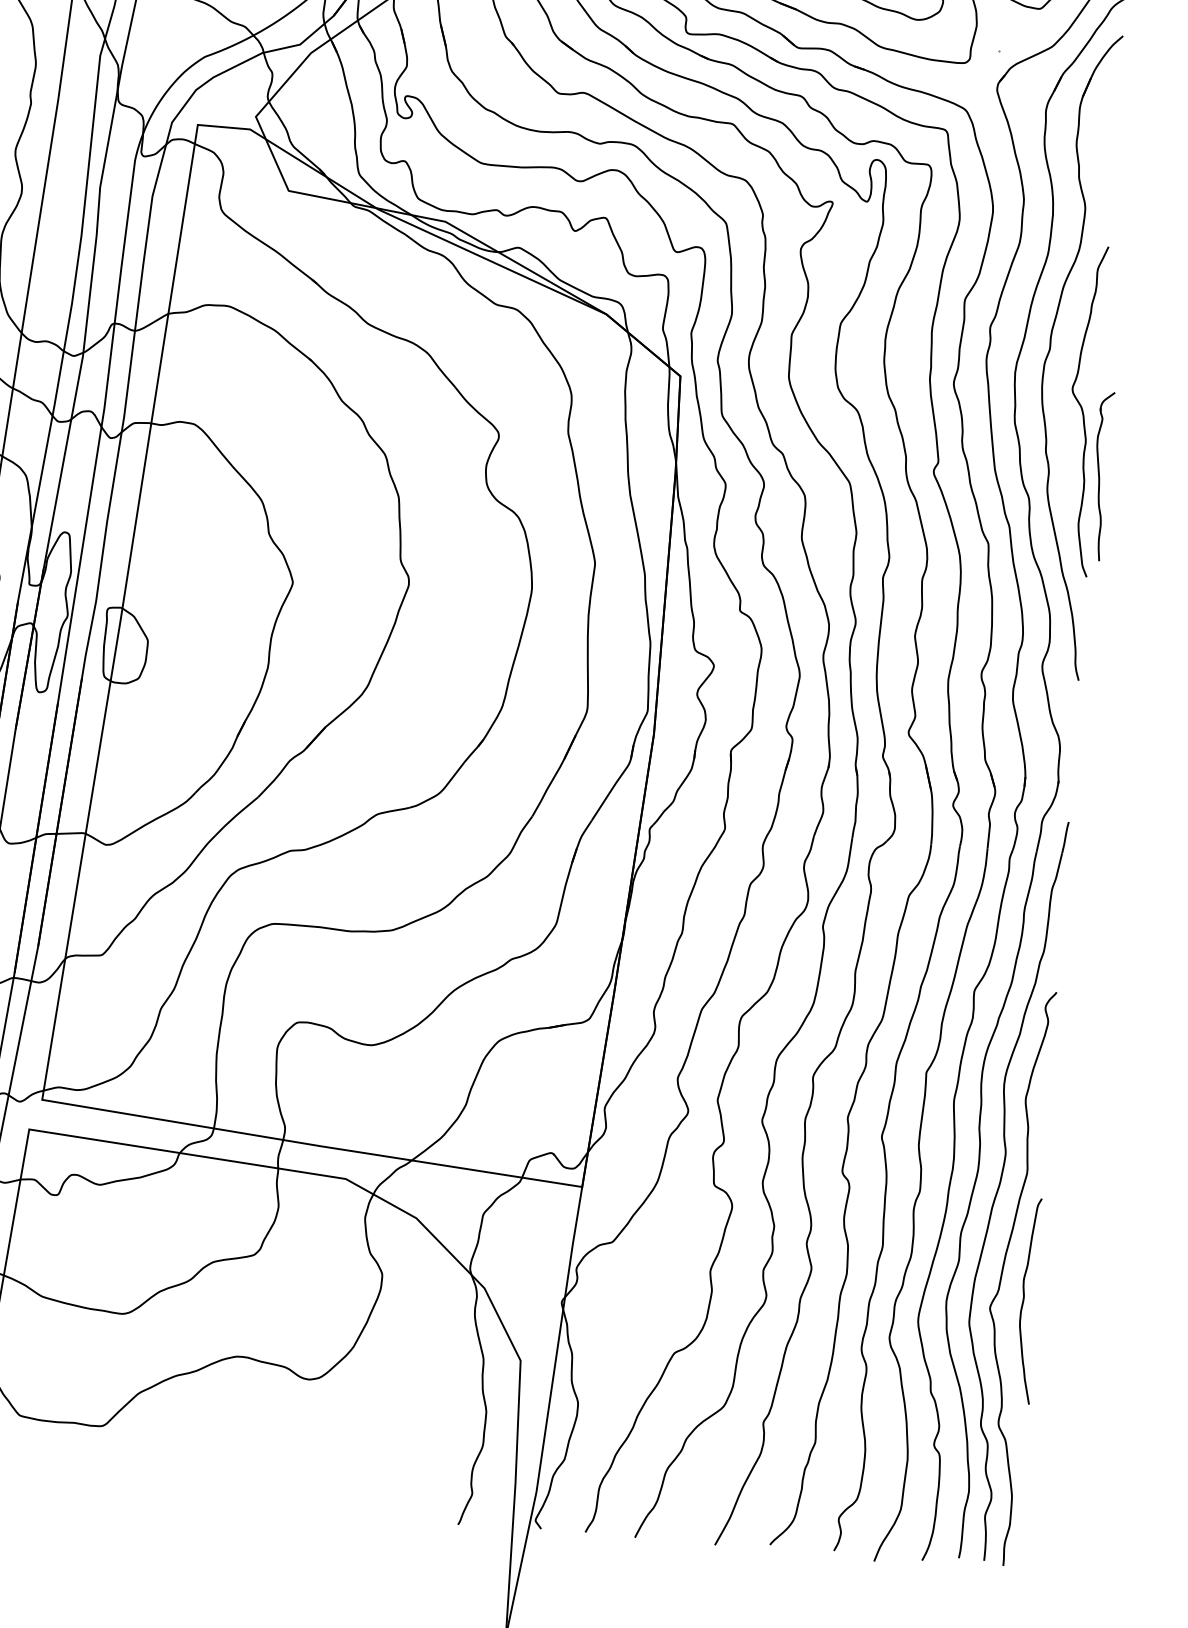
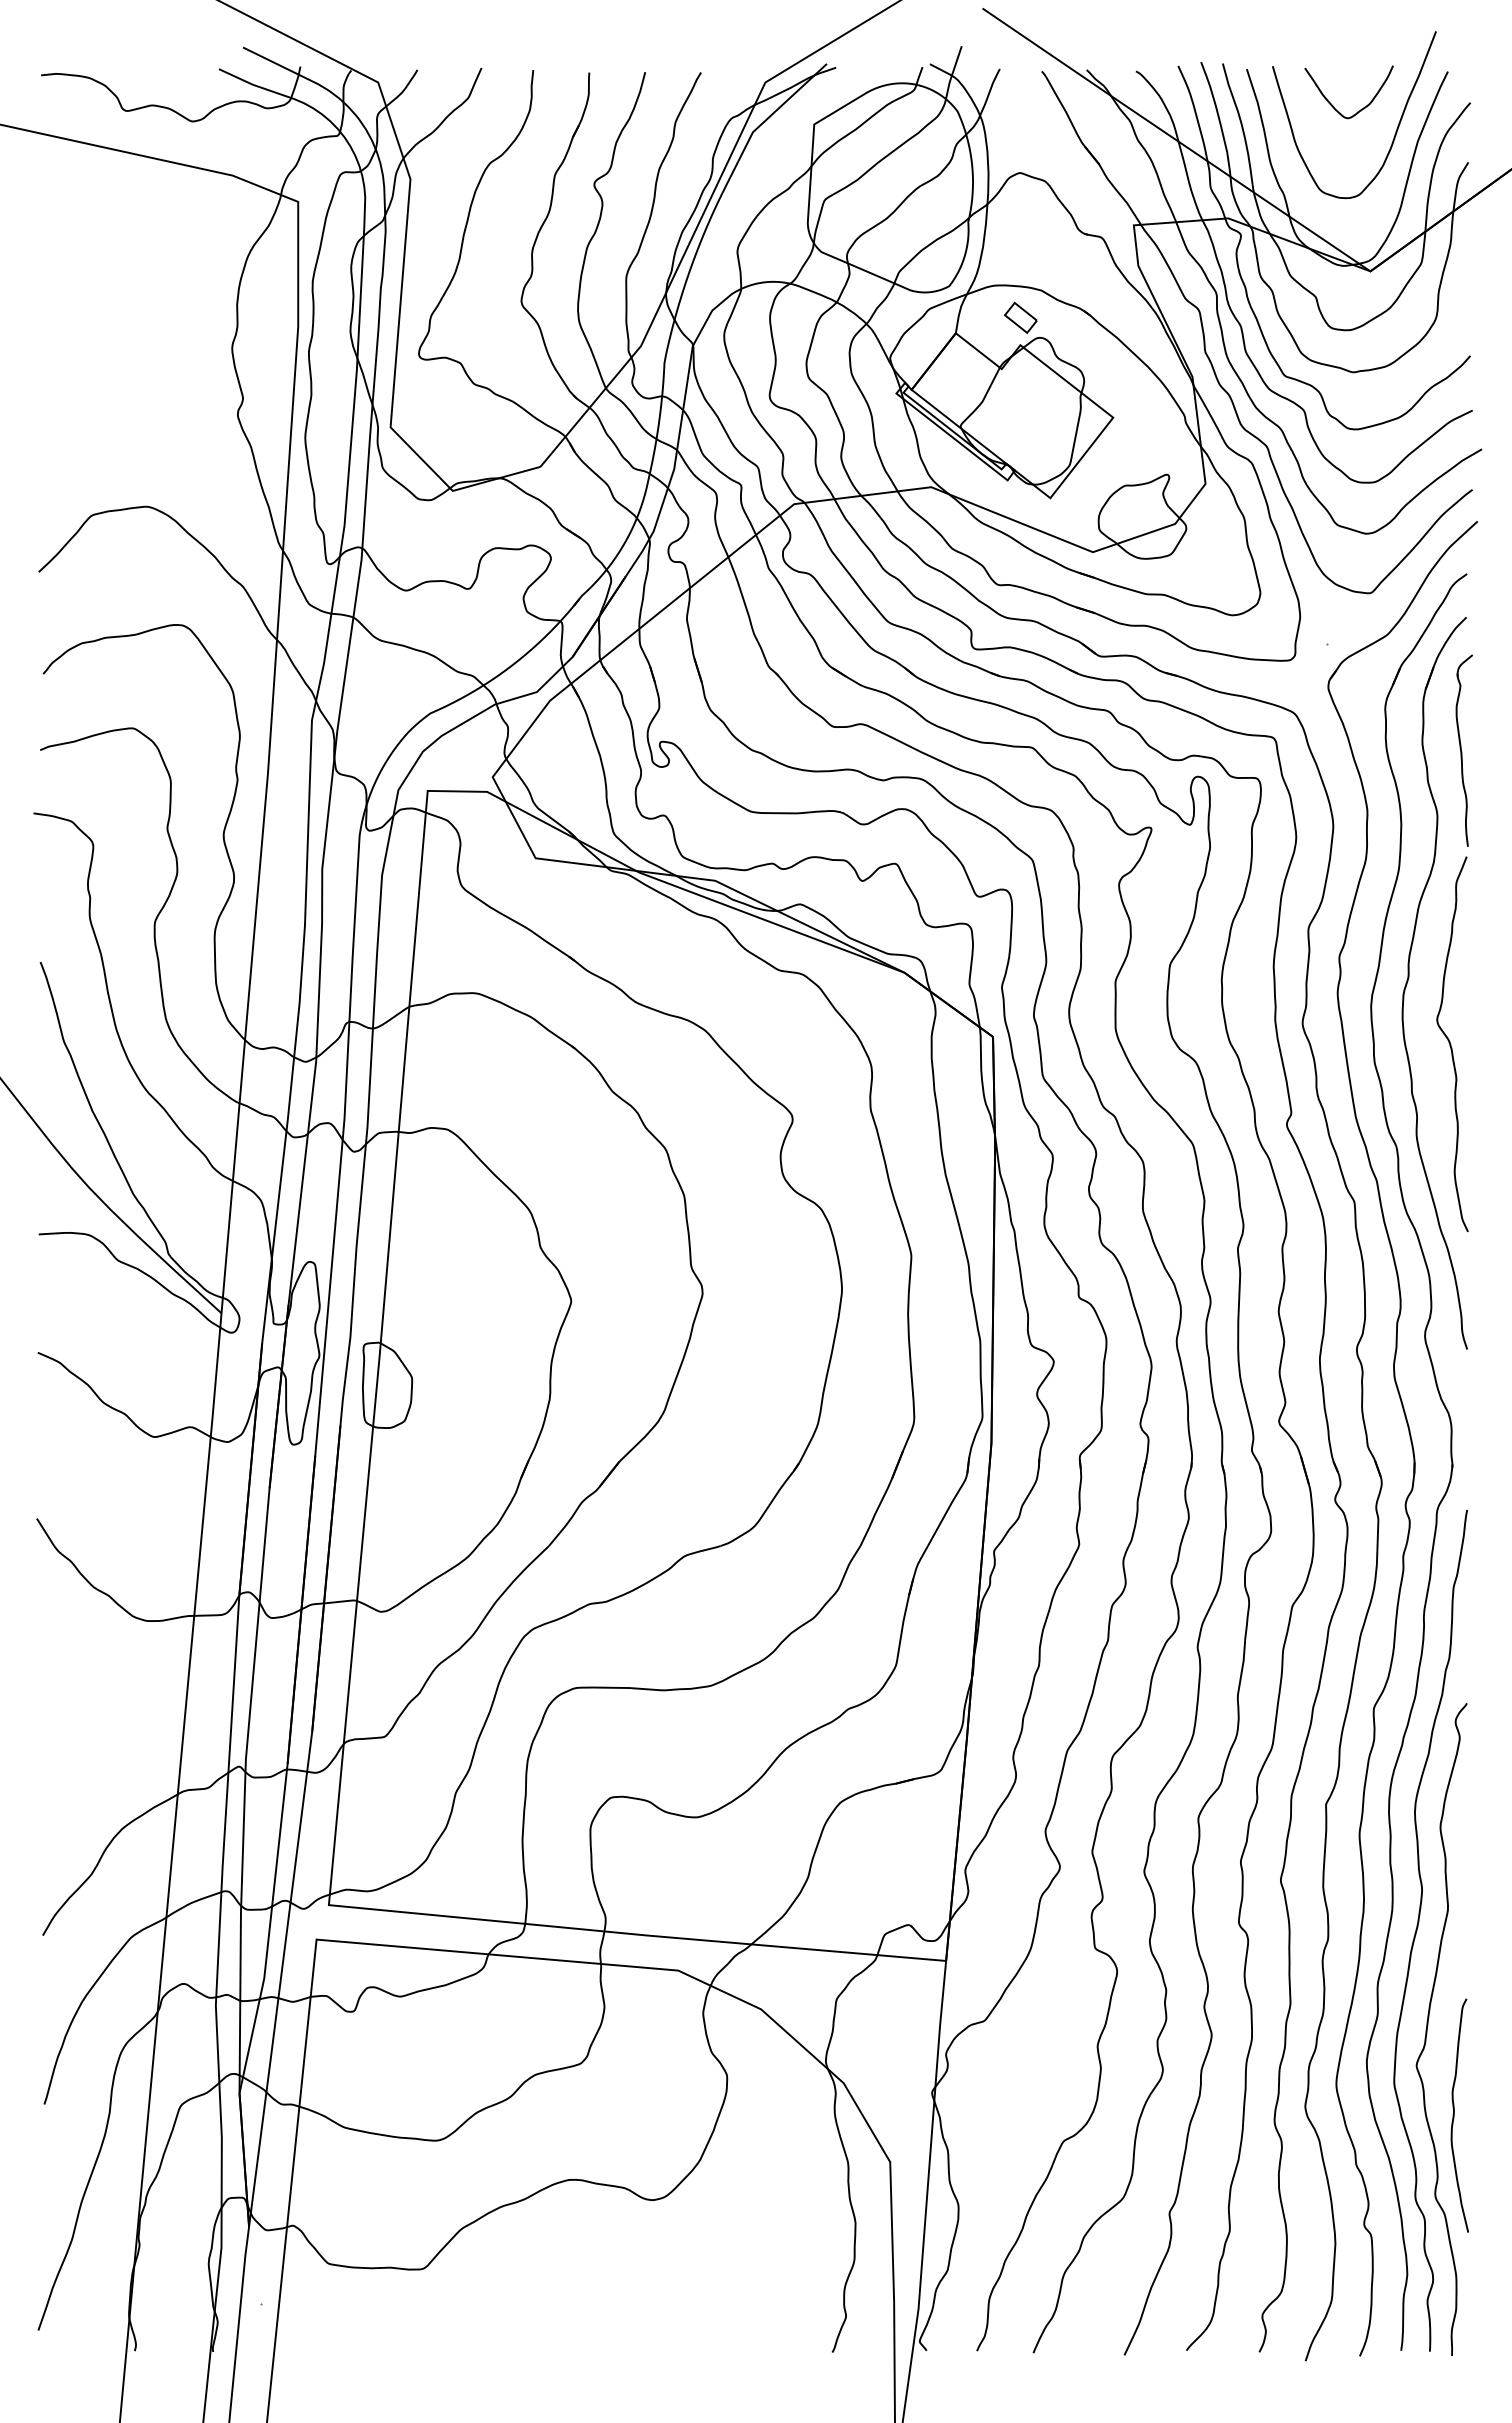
part: (1101, 476) -> (1463, 750), moved
curve: (1024, 1300) -> (1454, 2115), moved

